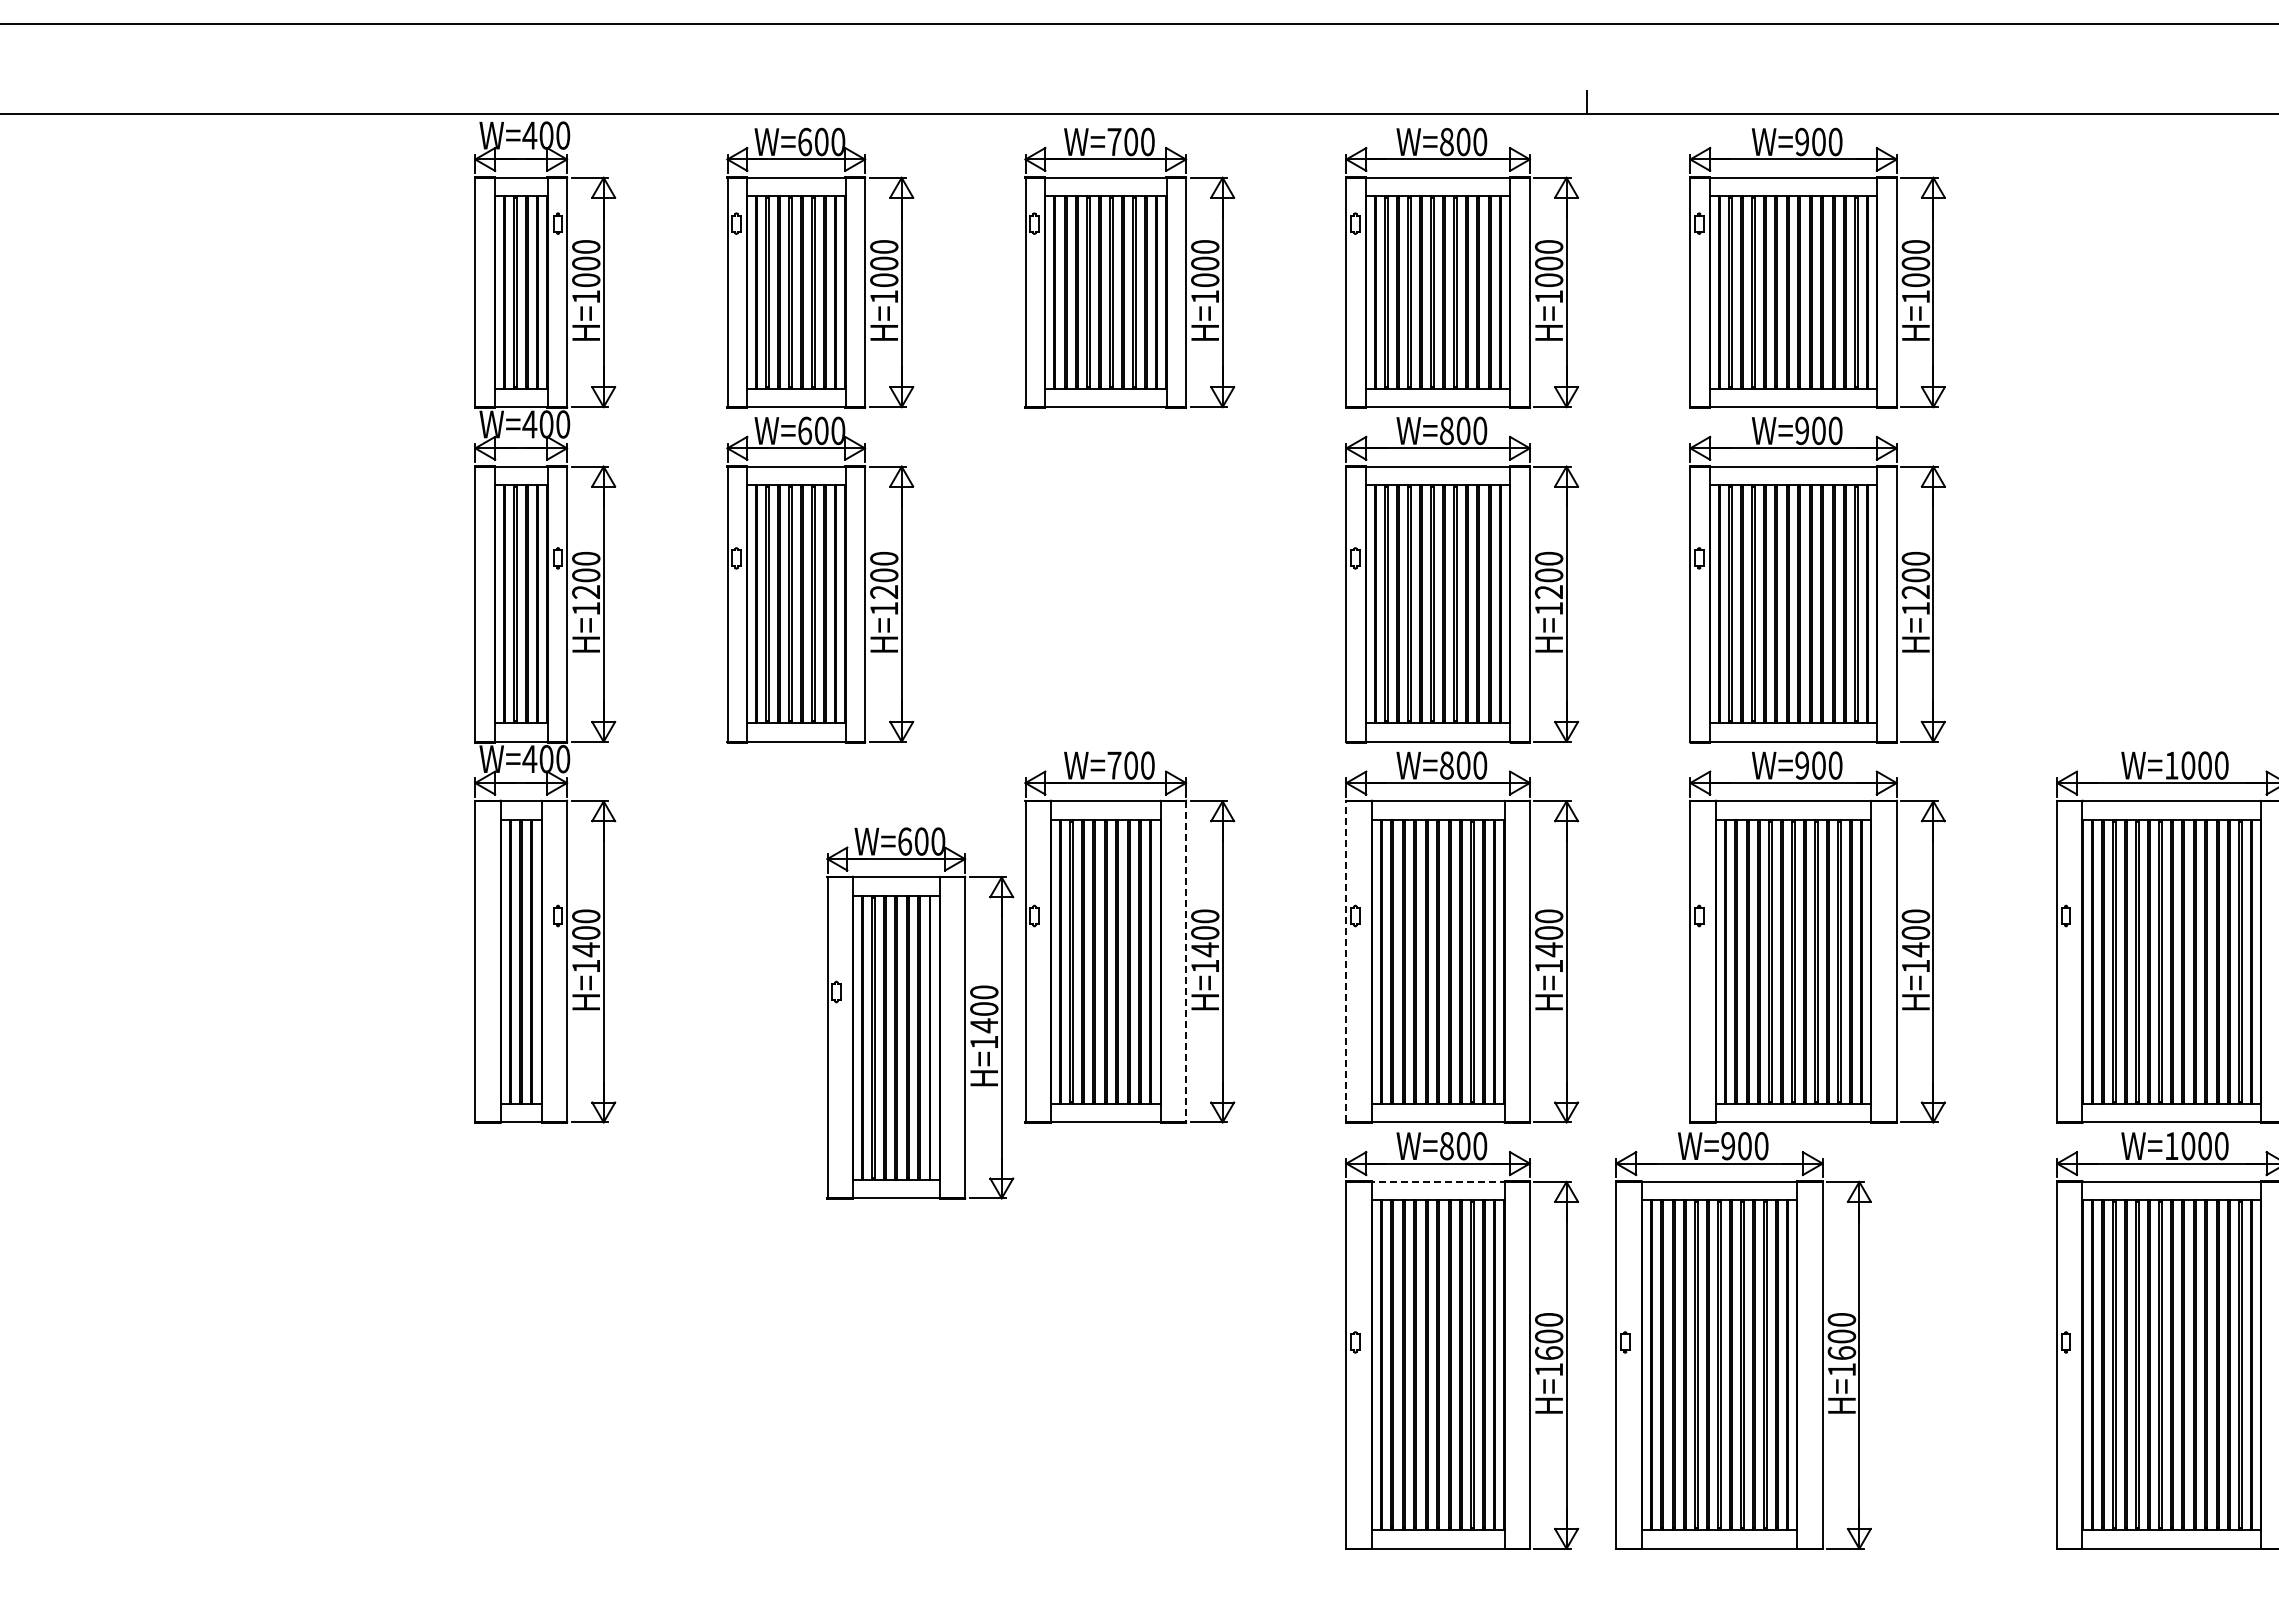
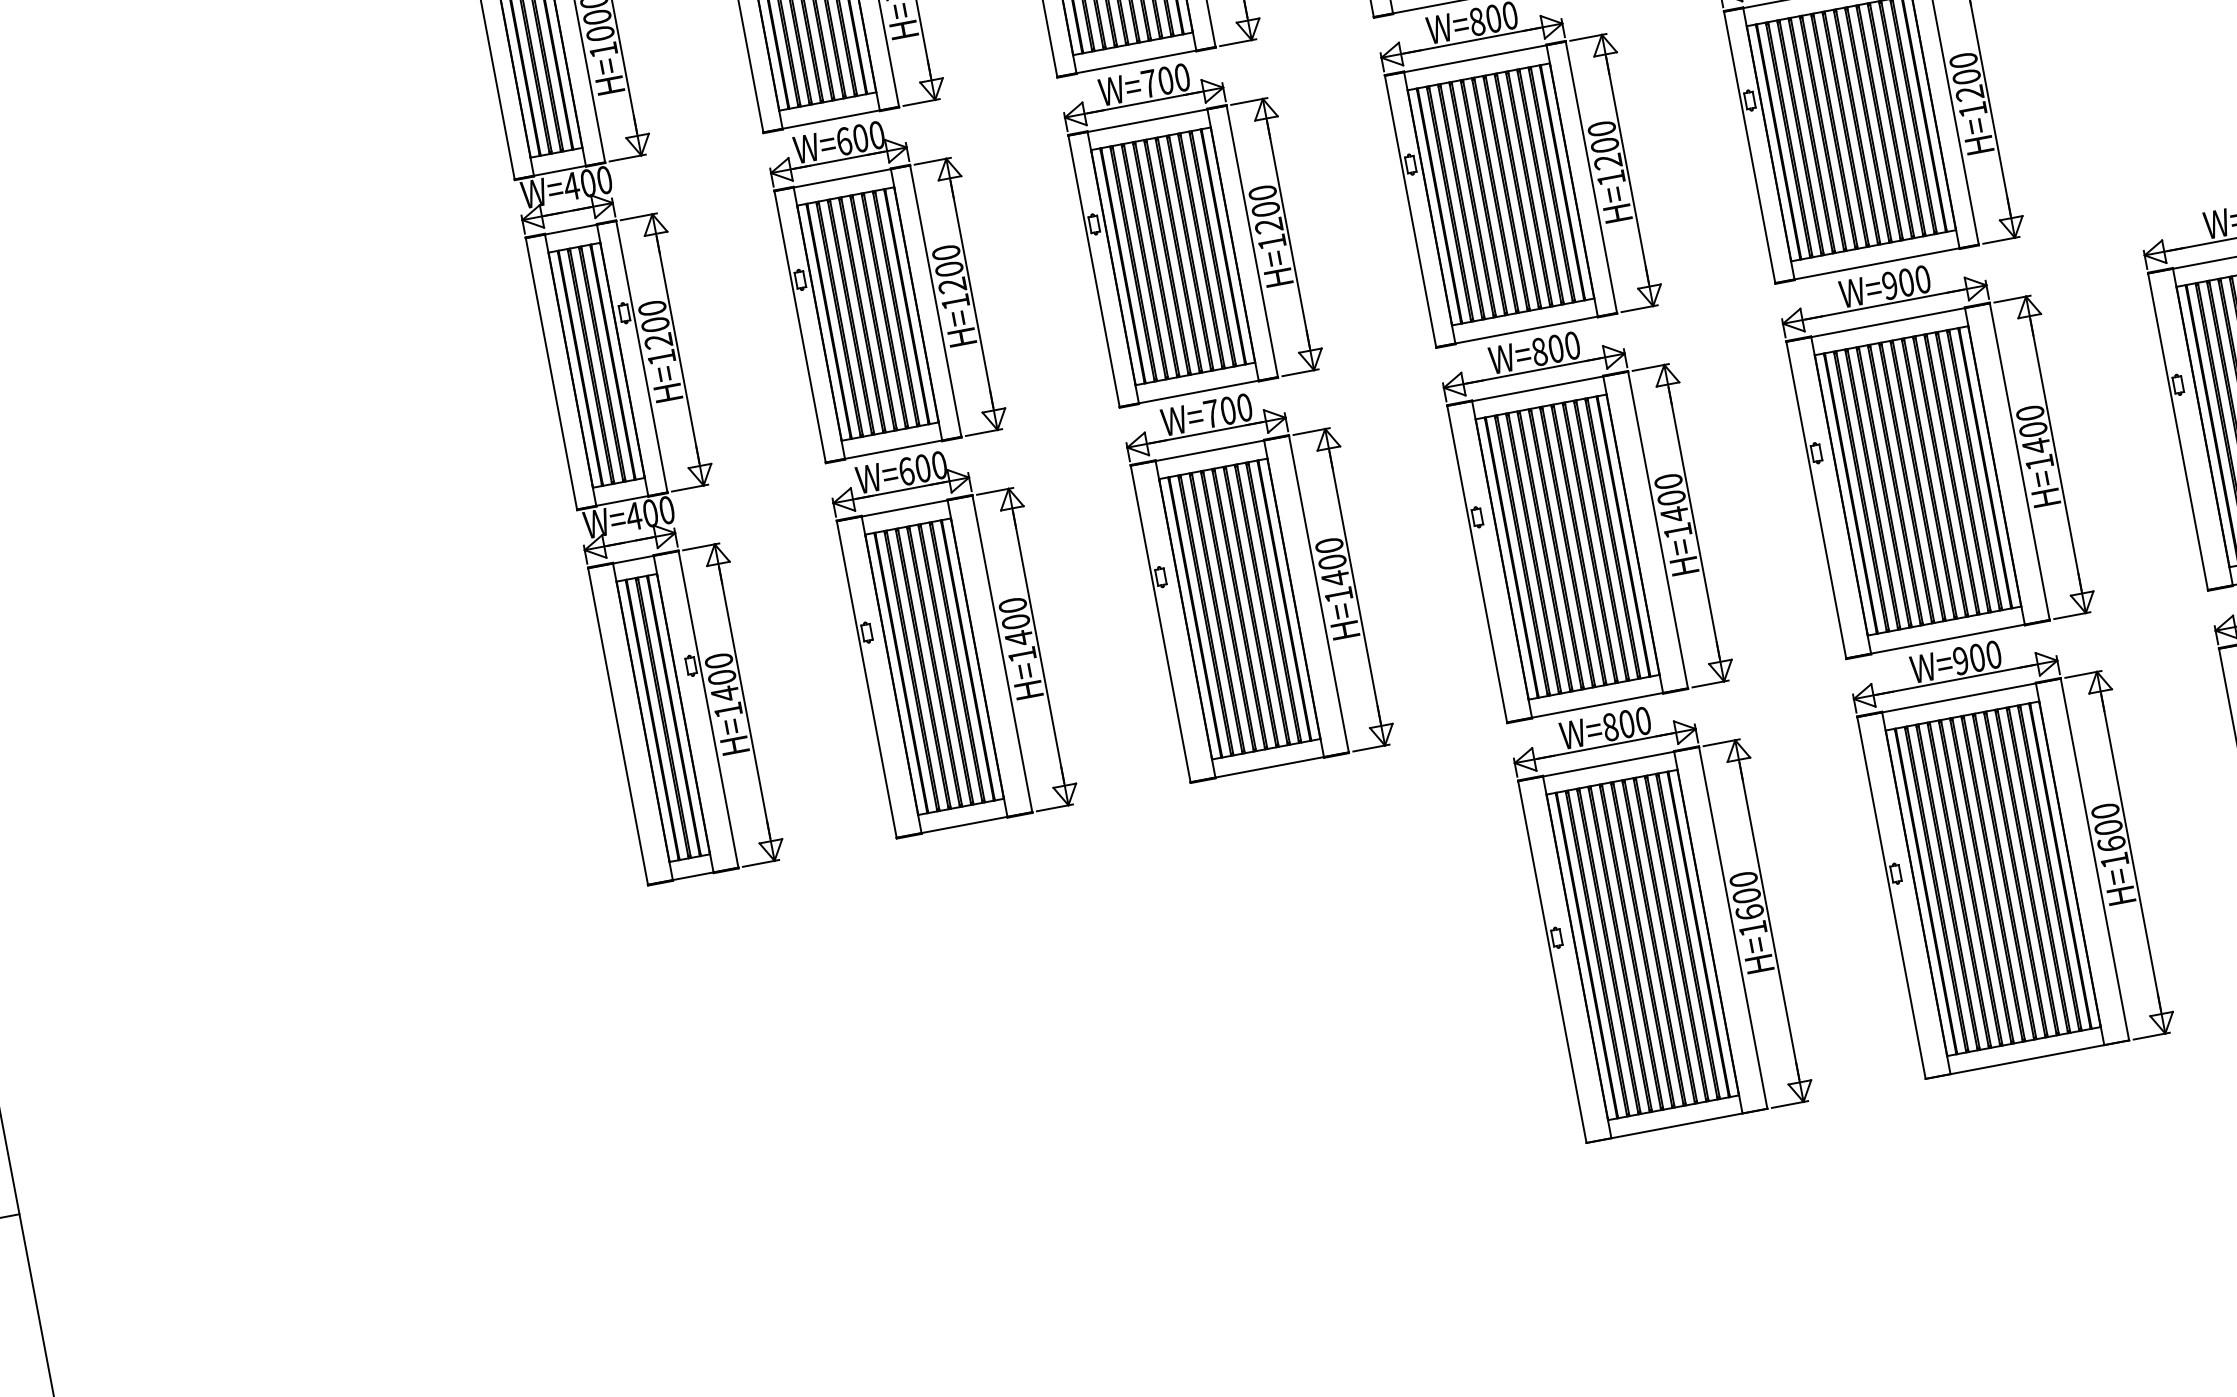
part: (1129, 579) -> (1191, 227), added
line: (1346, 961) -> (1477, 563), dashed -> solid
line: (1186, 962) -> (1319, 594), dashed -> solid
part: (920, 1013) -> (953, 638), moved
line: (1438, 1181) -> (1608, 763), dashed -> solid
part: (1743, 1340) -> (2012, 849), moved

